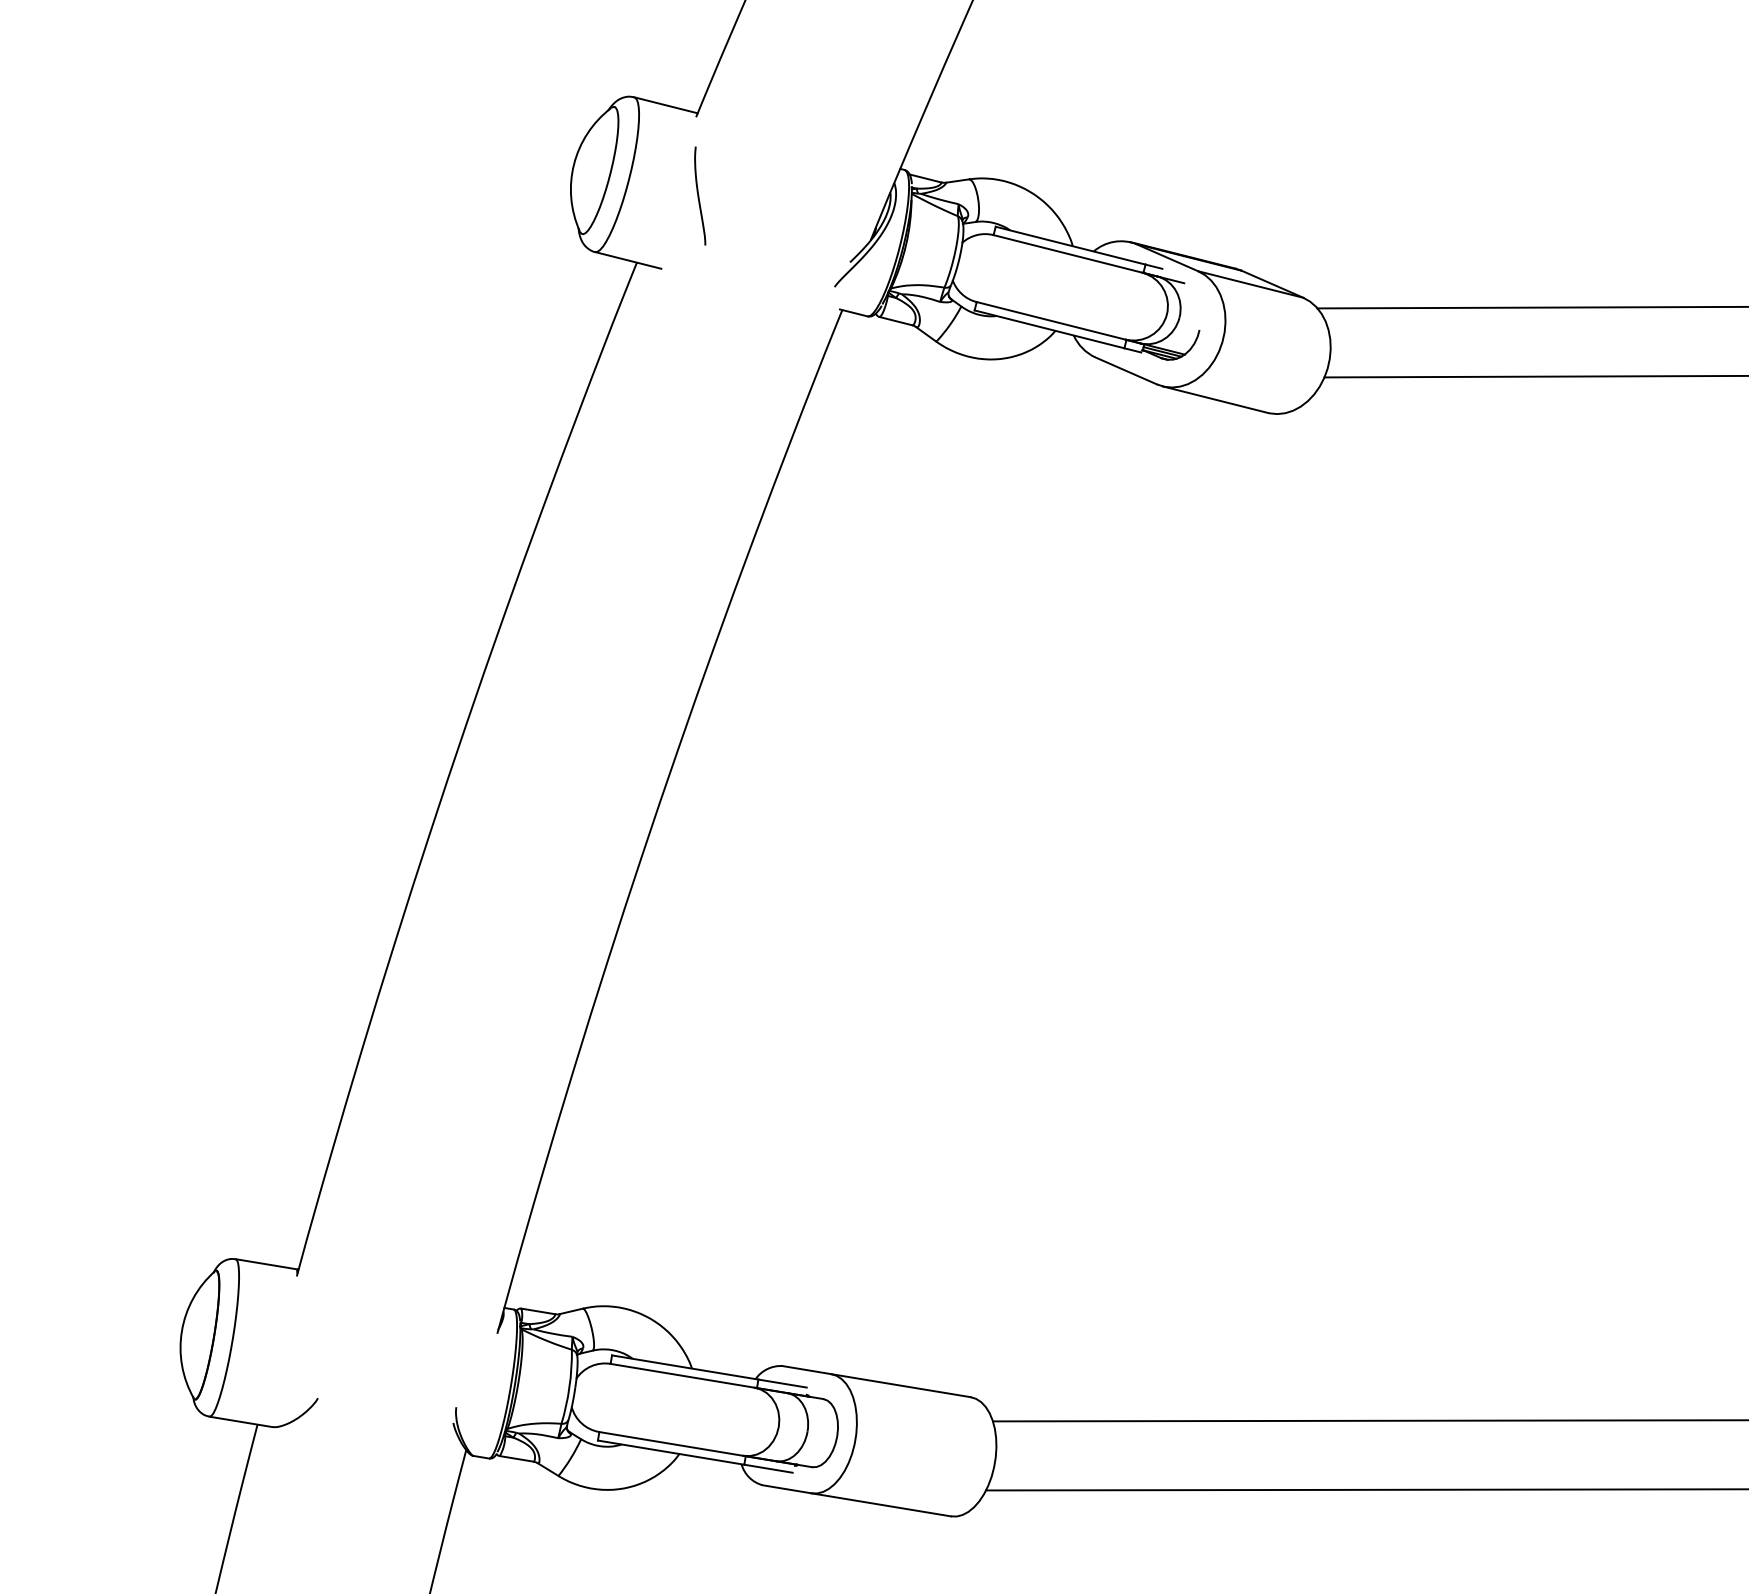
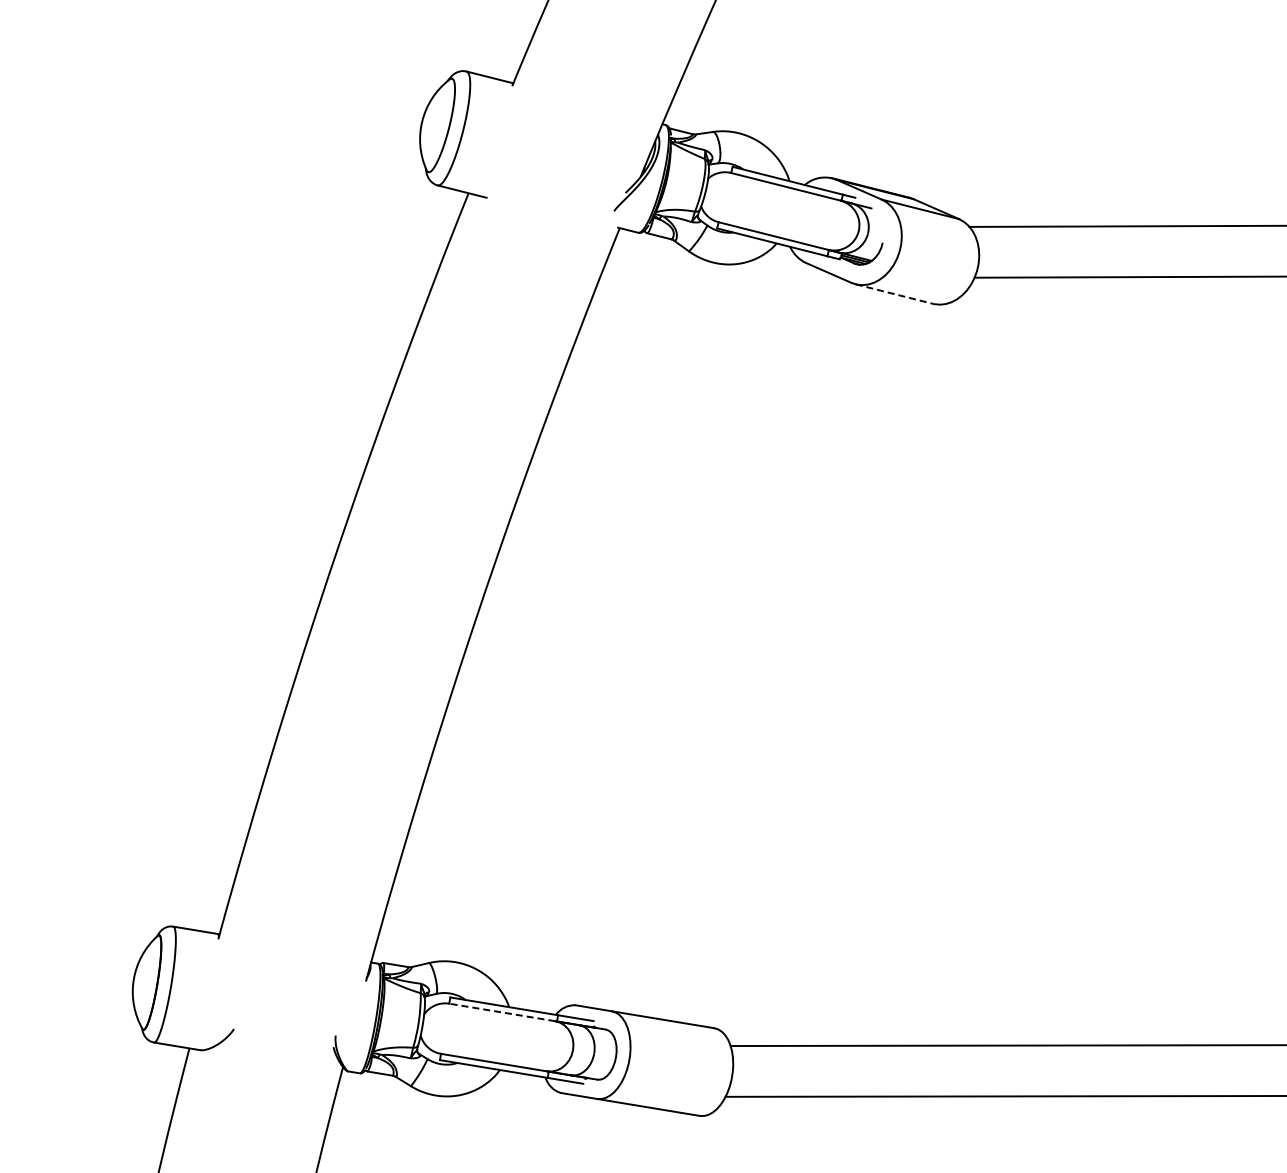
curve: (699, 195) -> (514, 143), removed
line: (1215, 400) -> (894, 294), solid -> dashed
line: (682, 1375) -> (502, 1012), solid -> dashed

